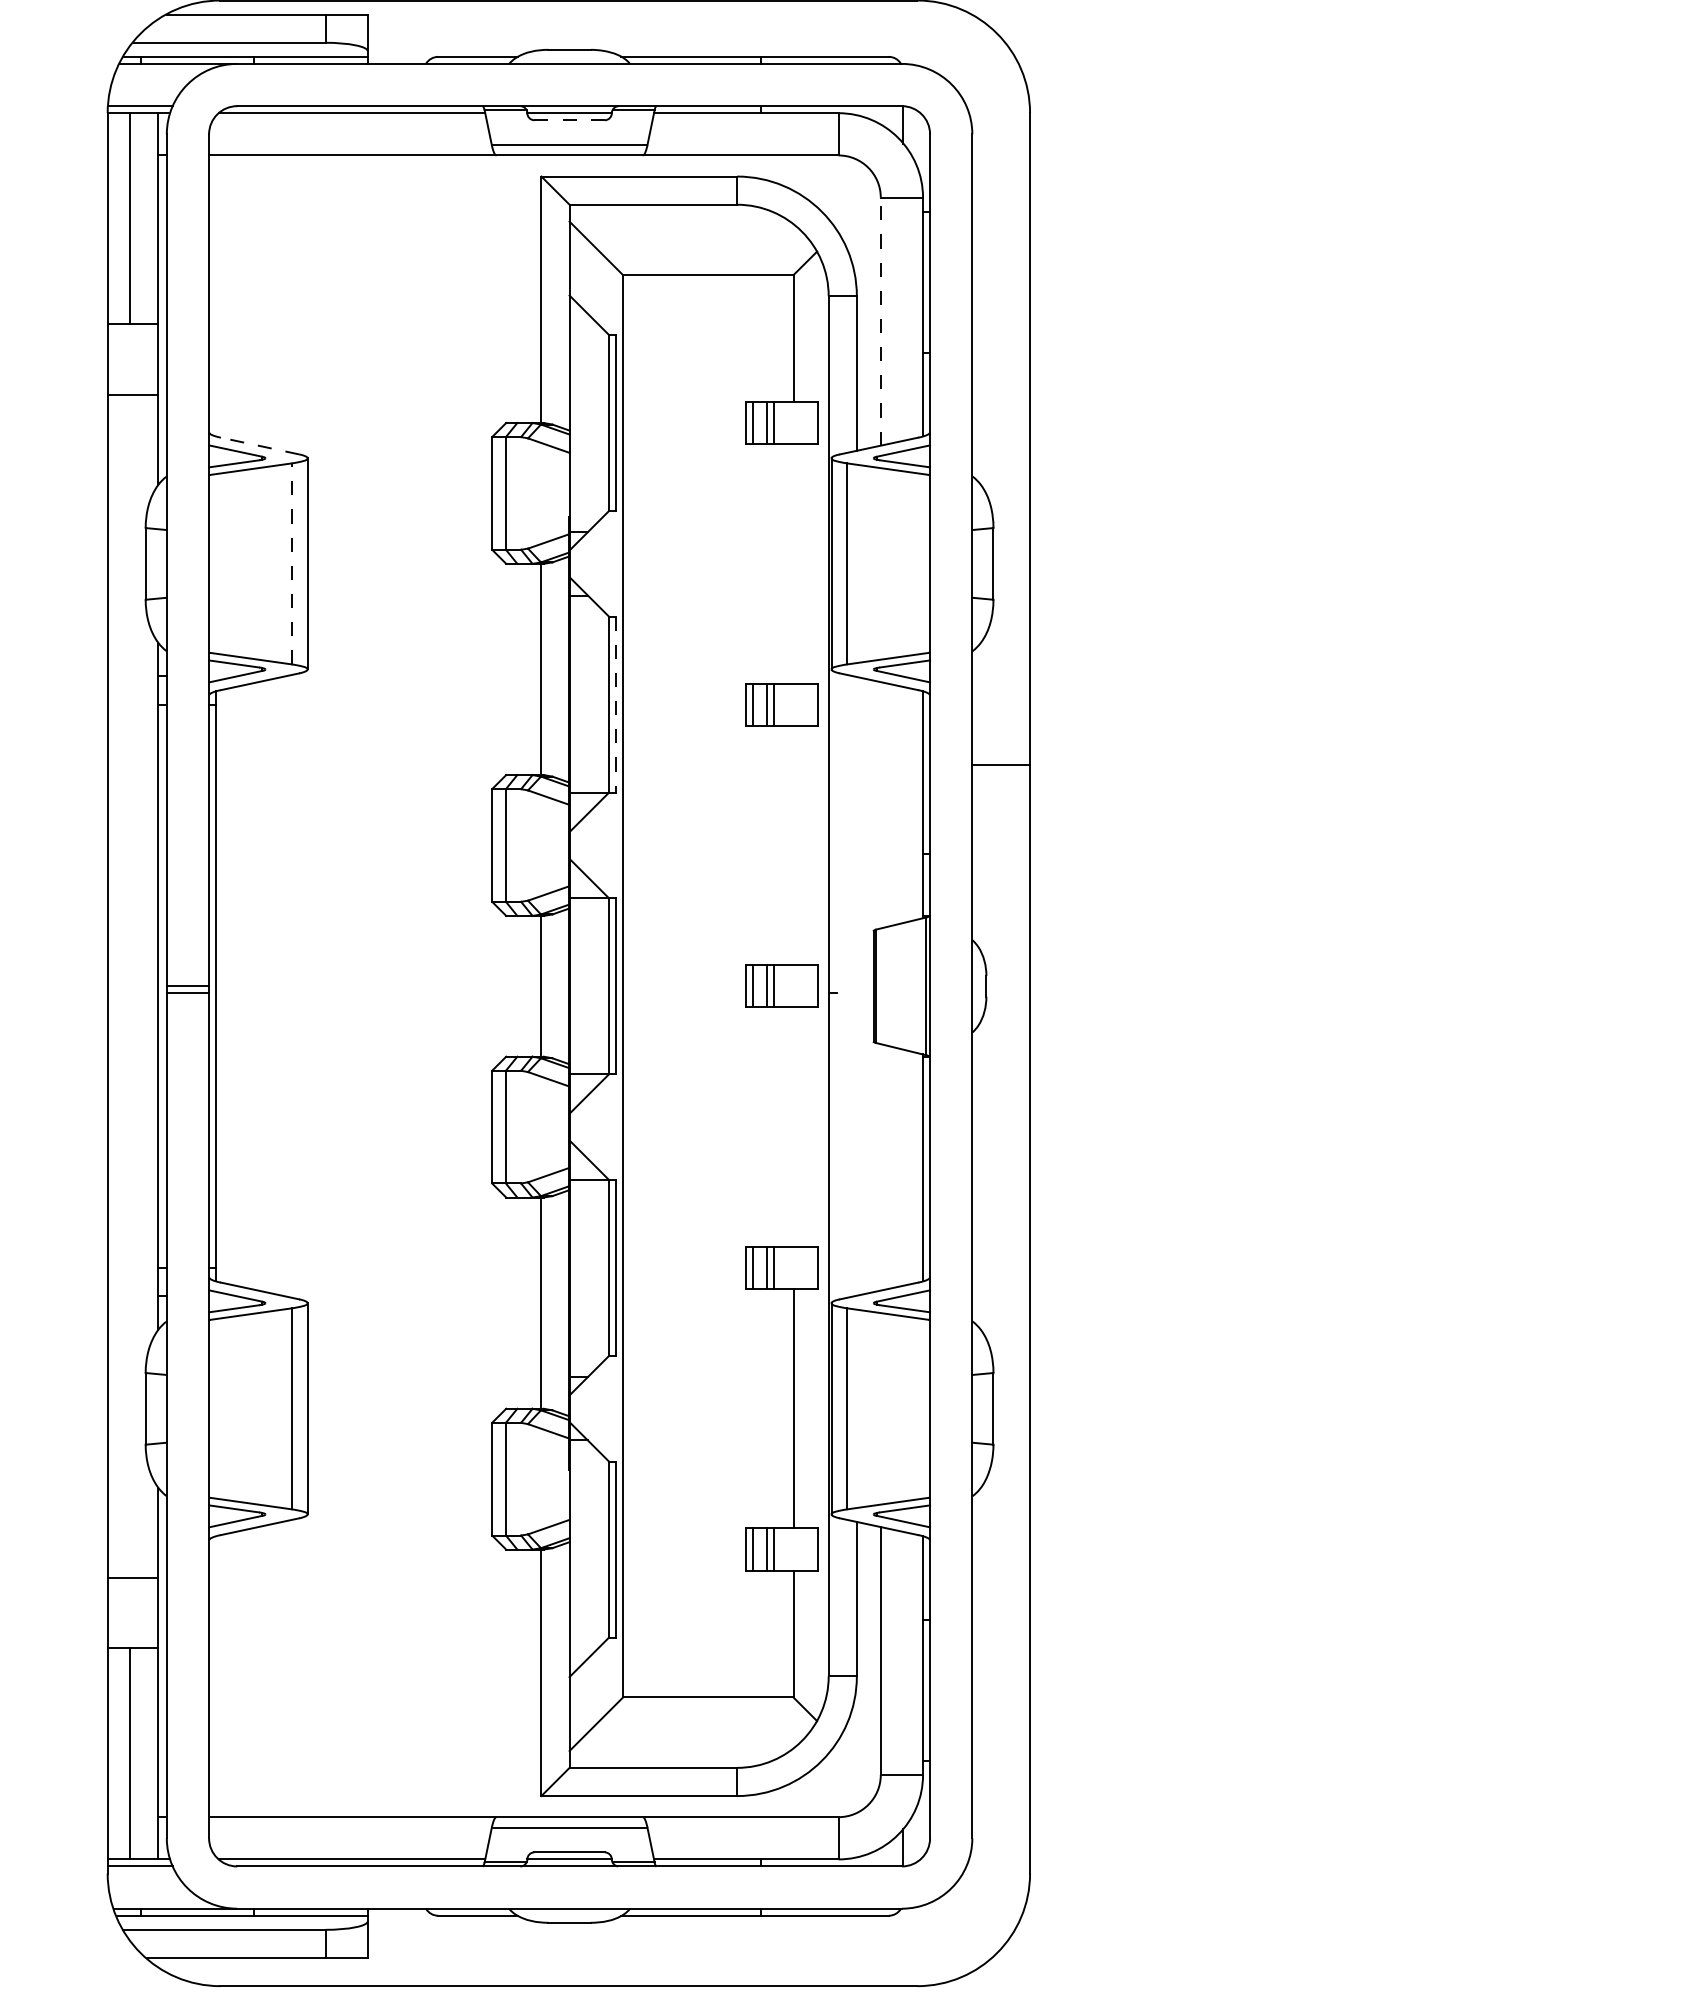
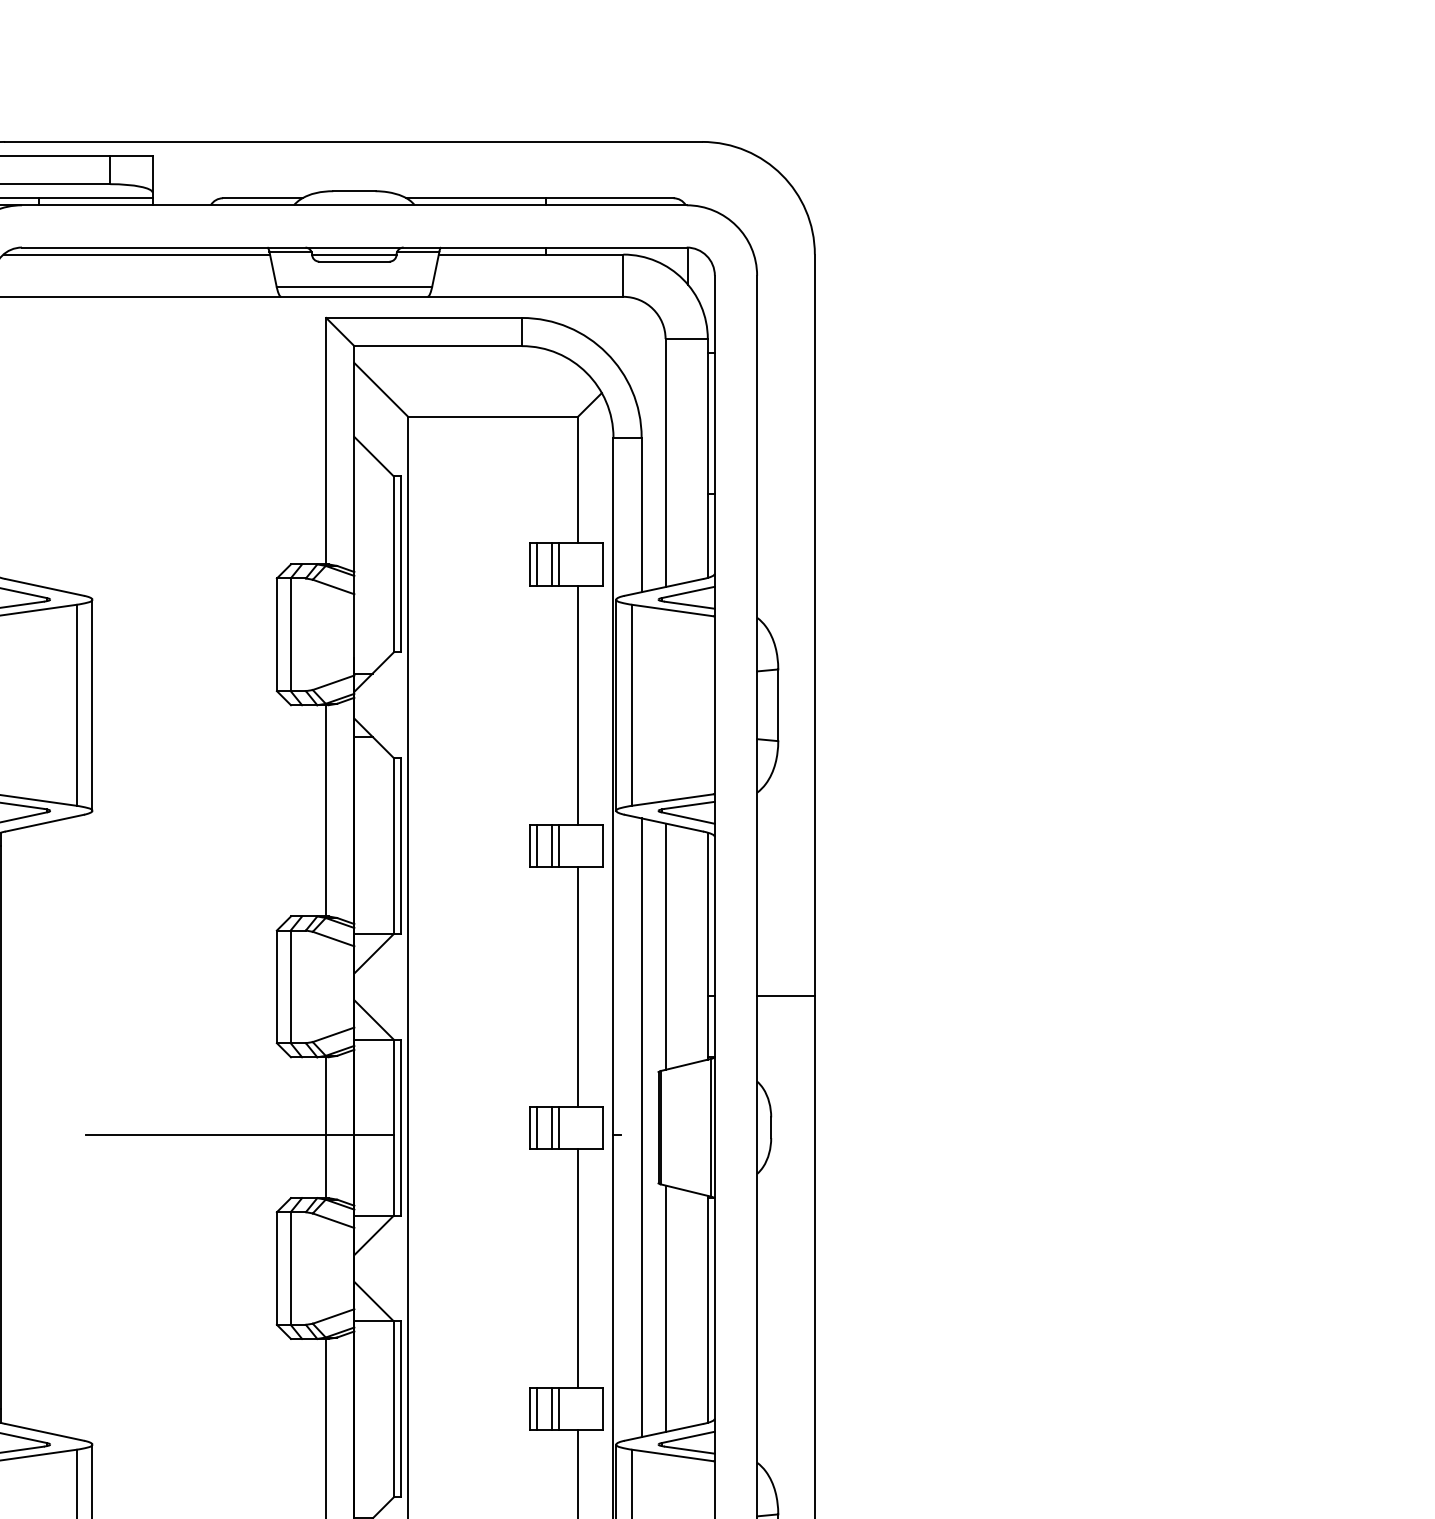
line: (570, 120) -> (355, 261), dashed -> solid
line: (880, 321) -> (665, 462), dashed -> solid
line: (259, 445) -> (44, 586), dashed -> solid
line: (291, 563) -> (76, 704), dashed -> solid
line: (793, 563) -> (578, 704), added
line: (616, 705) -> (401, 846), dashed -> solid
line: (1001, 765) -> (786, 995), moved
line: (880, 805) -> (665, 946), added
line: (793, 845) -> (578, 986), added
line: (856, 986) -> (641, 1127), added
line: (455, 993) -> (240, 1134), added
line: (793, 1126) -> (578, 1267), added
line: (880, 1167) -> (665, 1308), added

